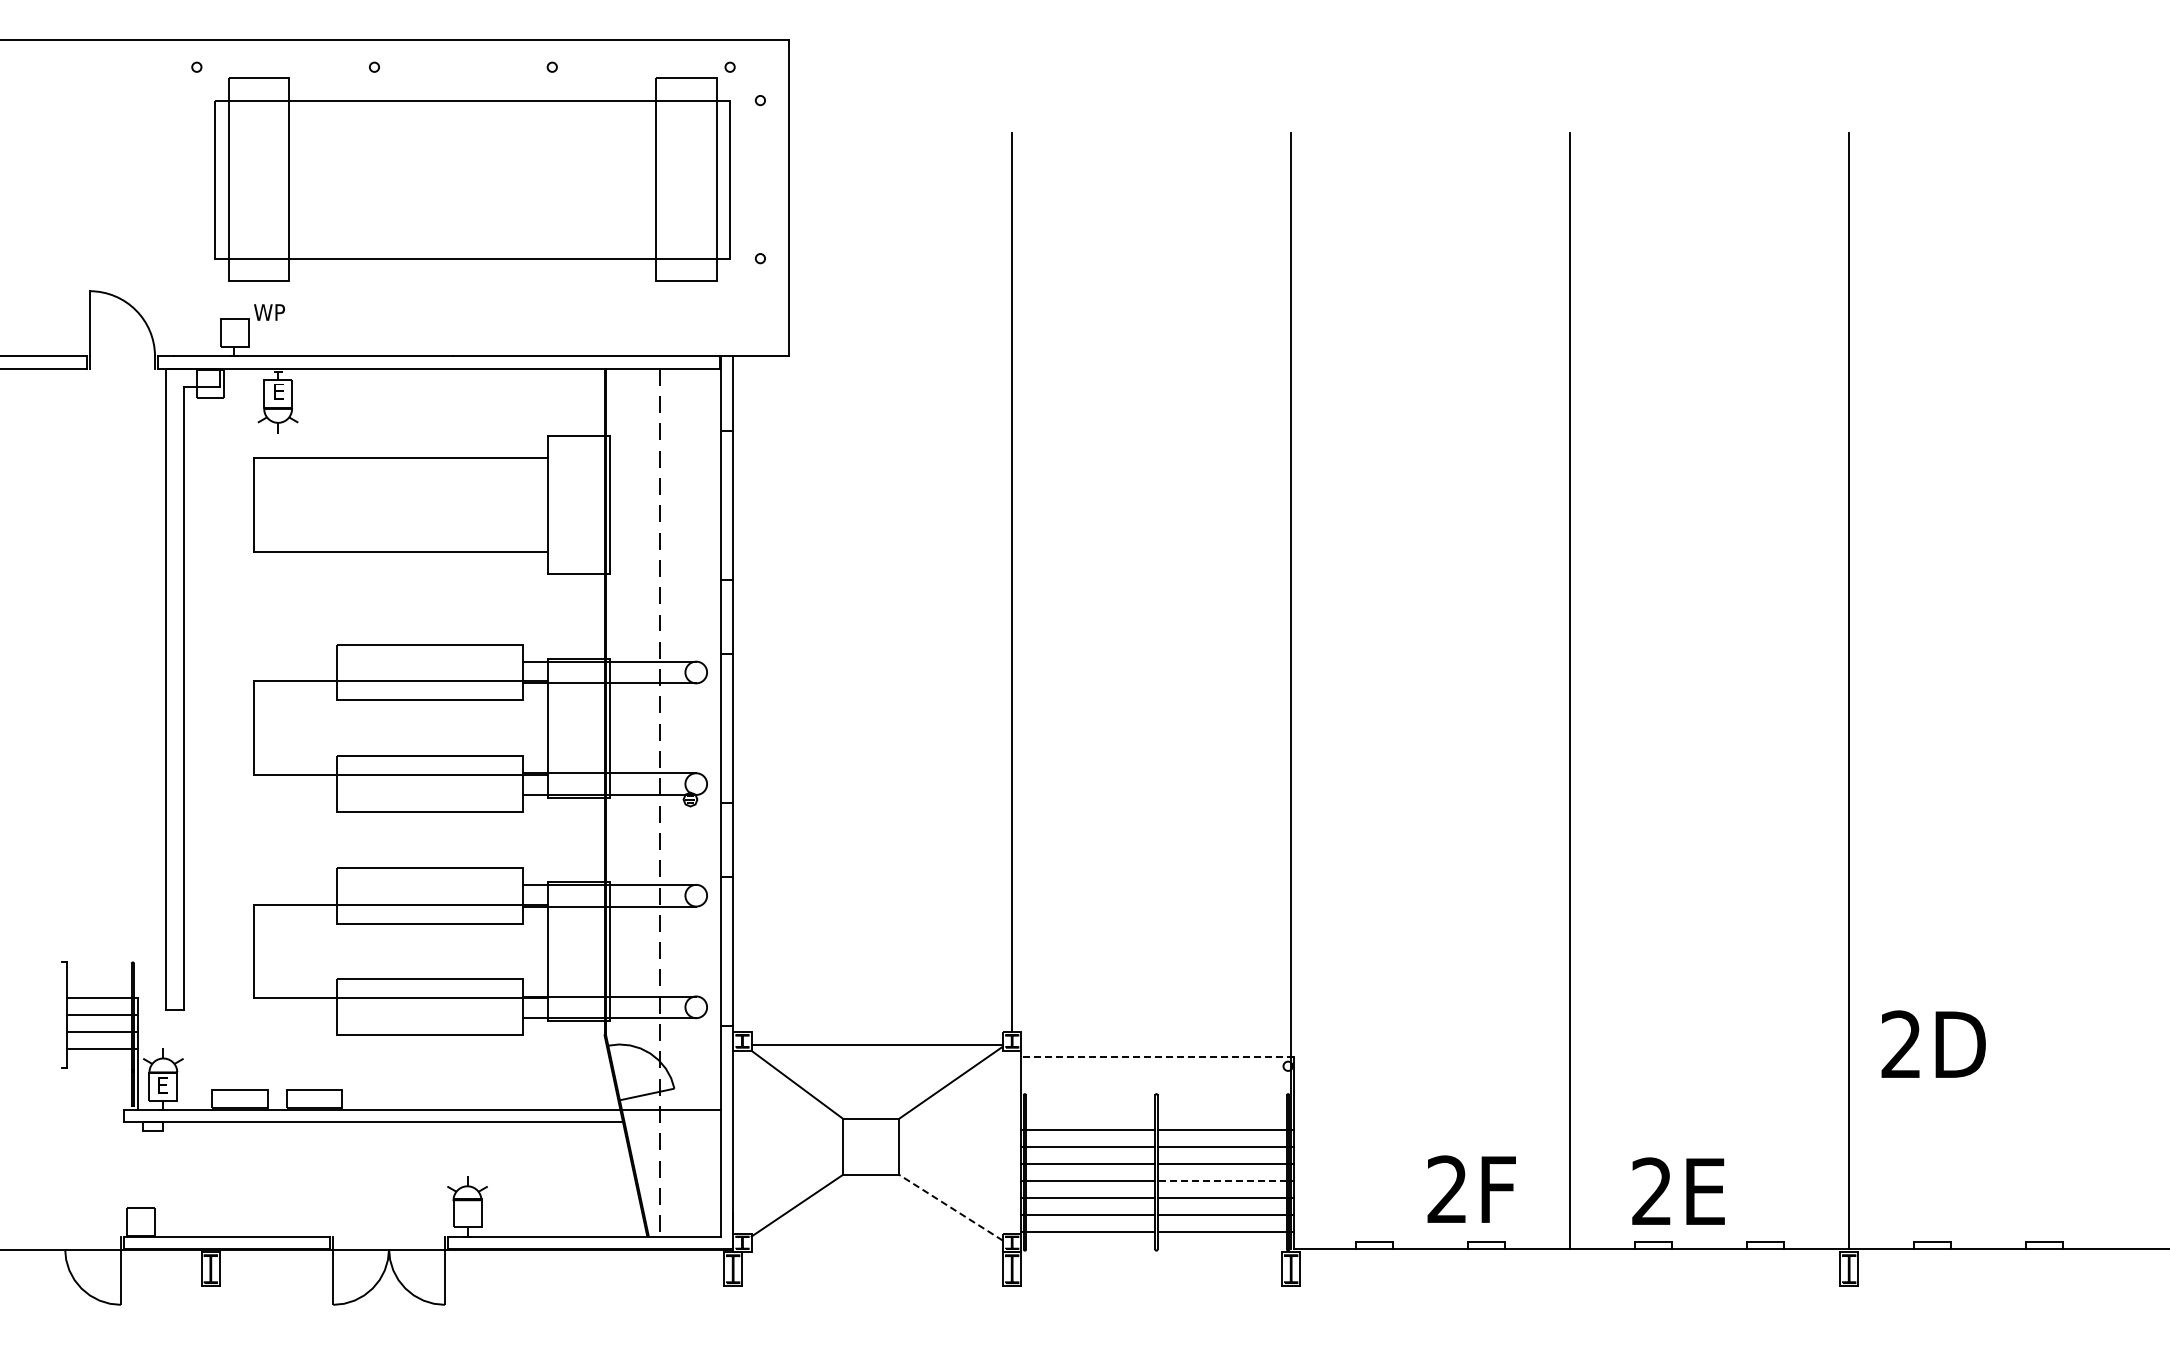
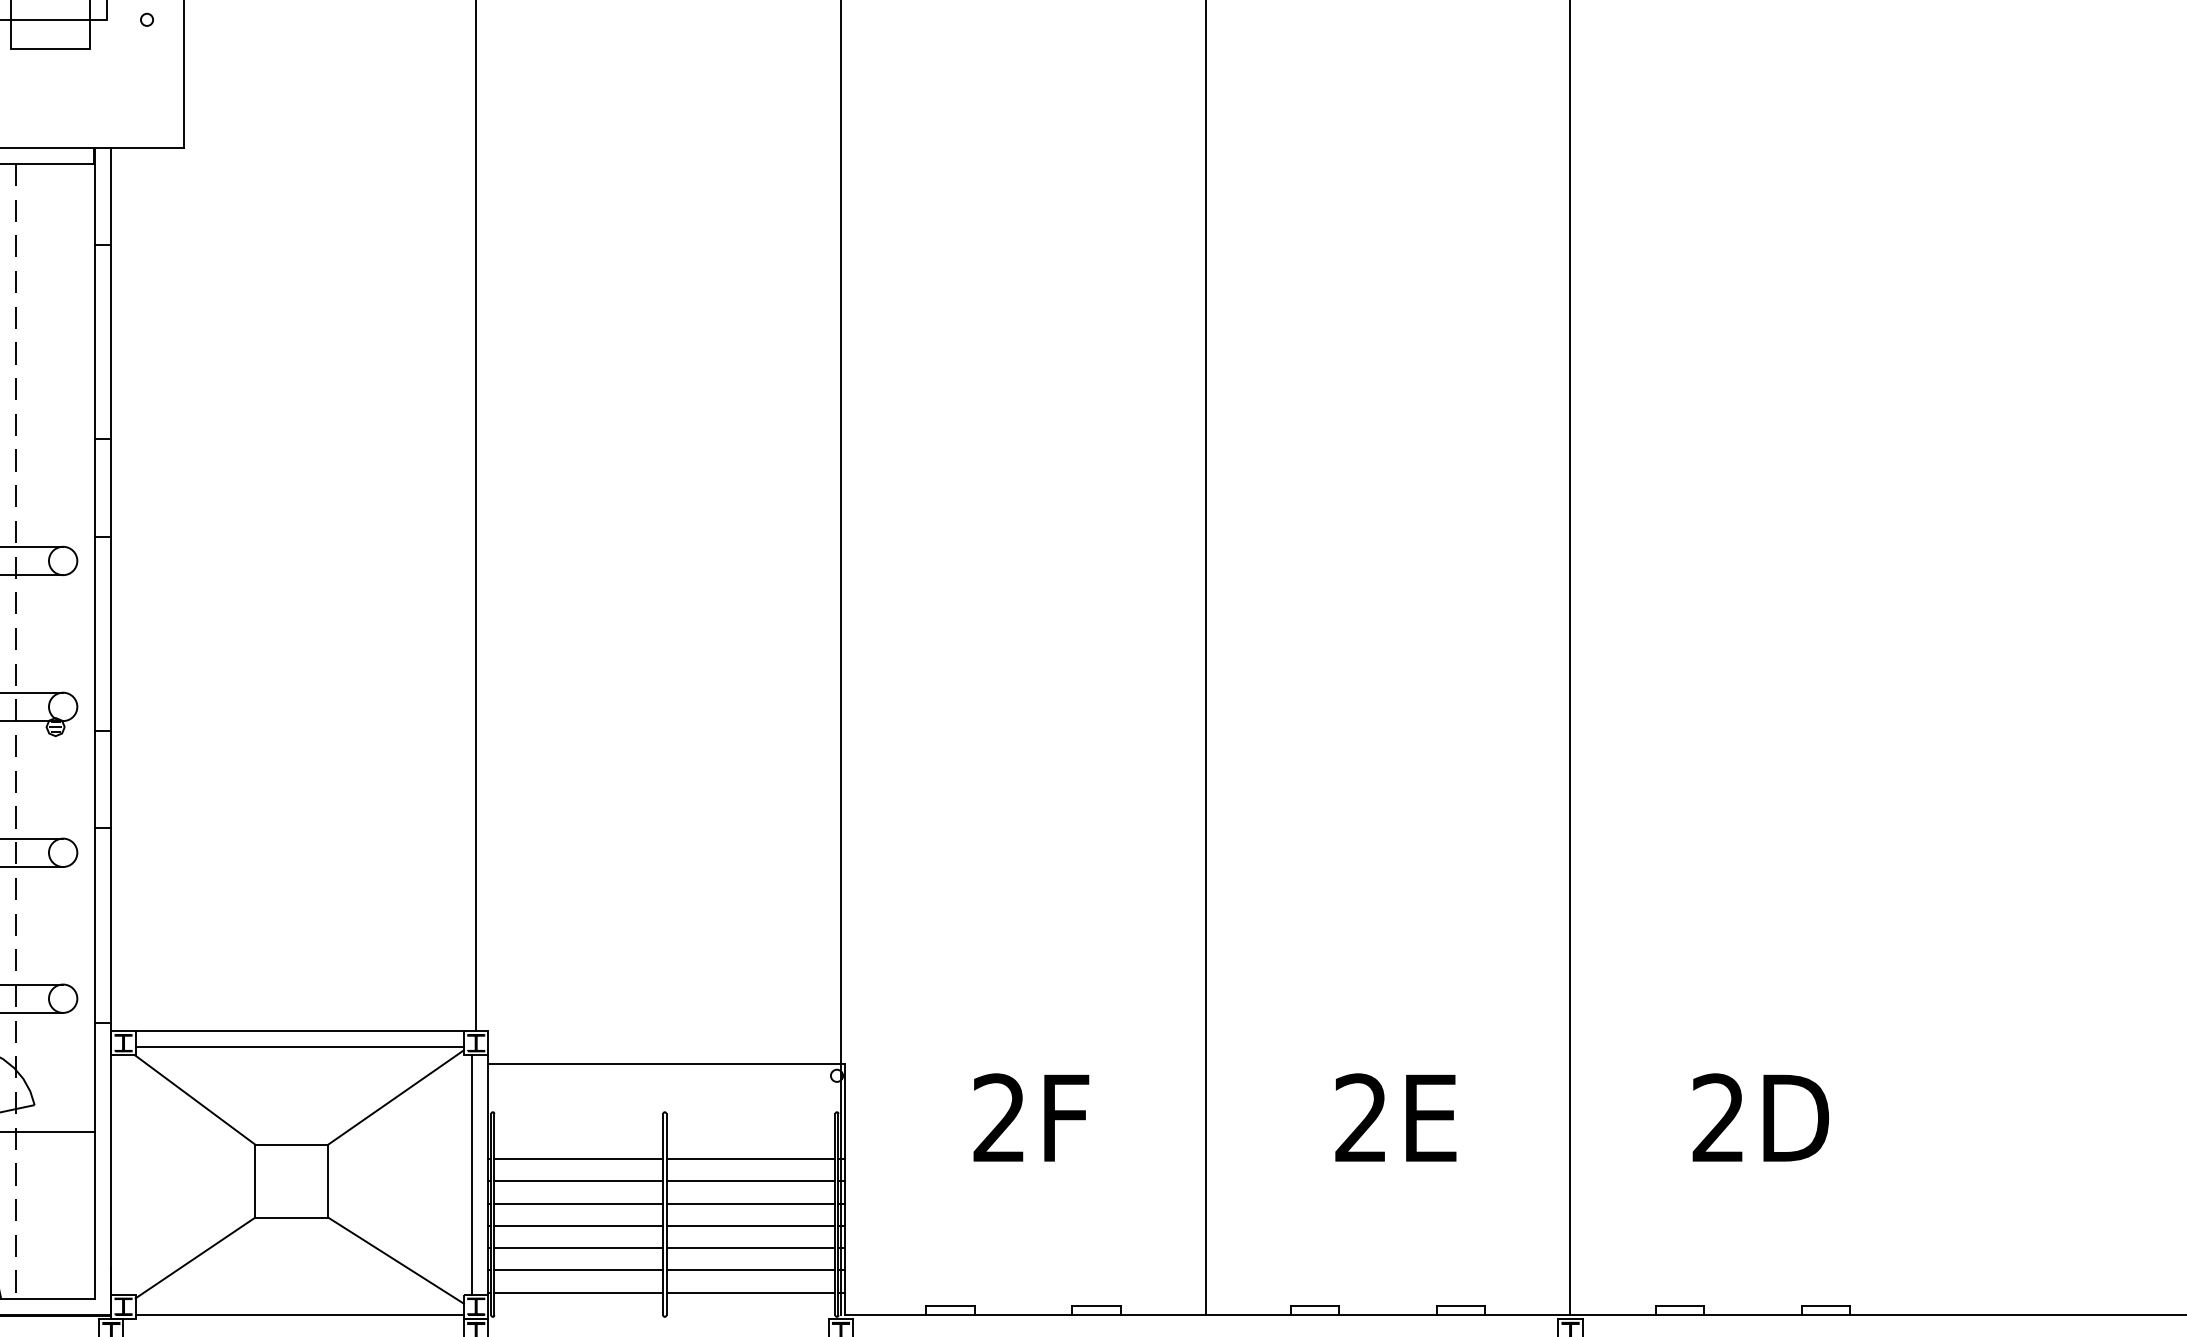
line: (876, 1032) -> (298, 1031), added
text: (1933, 1043) -> (1760, 1116), moved
line: (1157, 1056) -> (666, 1063), dashed -> solid
line: (1009, 1141) -> (472, 1174), added
line: (1222, 1180) -> (751, 1225), dashed -> solid
text: (1471, 1188) -> (1031, 1116), moved
text: (1678, 1190) -> (1395, 1116), moved
line: (950, 1207) -> (395, 1260), dashed -> solid
line: (876, 1249) -> (298, 1315), added

